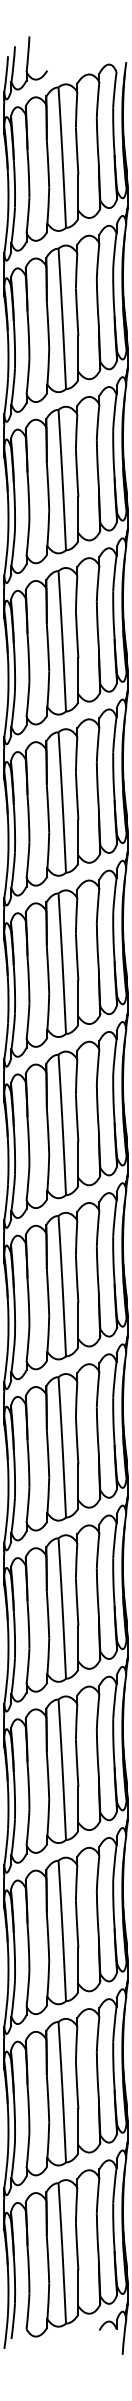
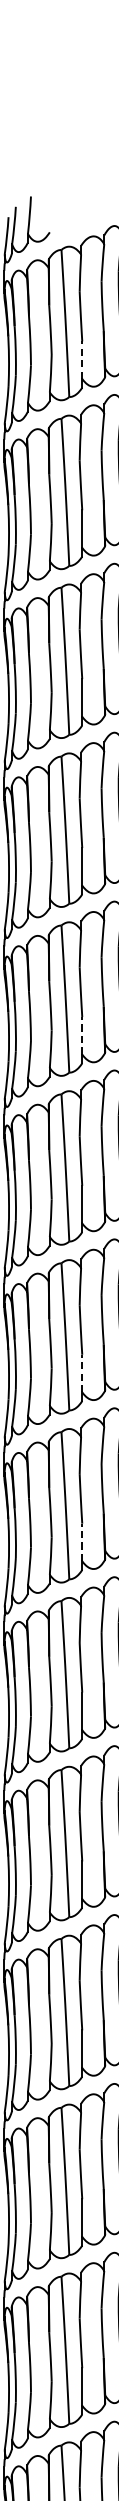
line: (78, 192) -> (82, 359), solid -> dashed
line: (78, 837) -> (82, 1035), solid -> dashed
line: (78, 1159) -> (82, 1373), solid -> dashed
line: (78, 1321) -> (82, 1542), solid -> dashed

